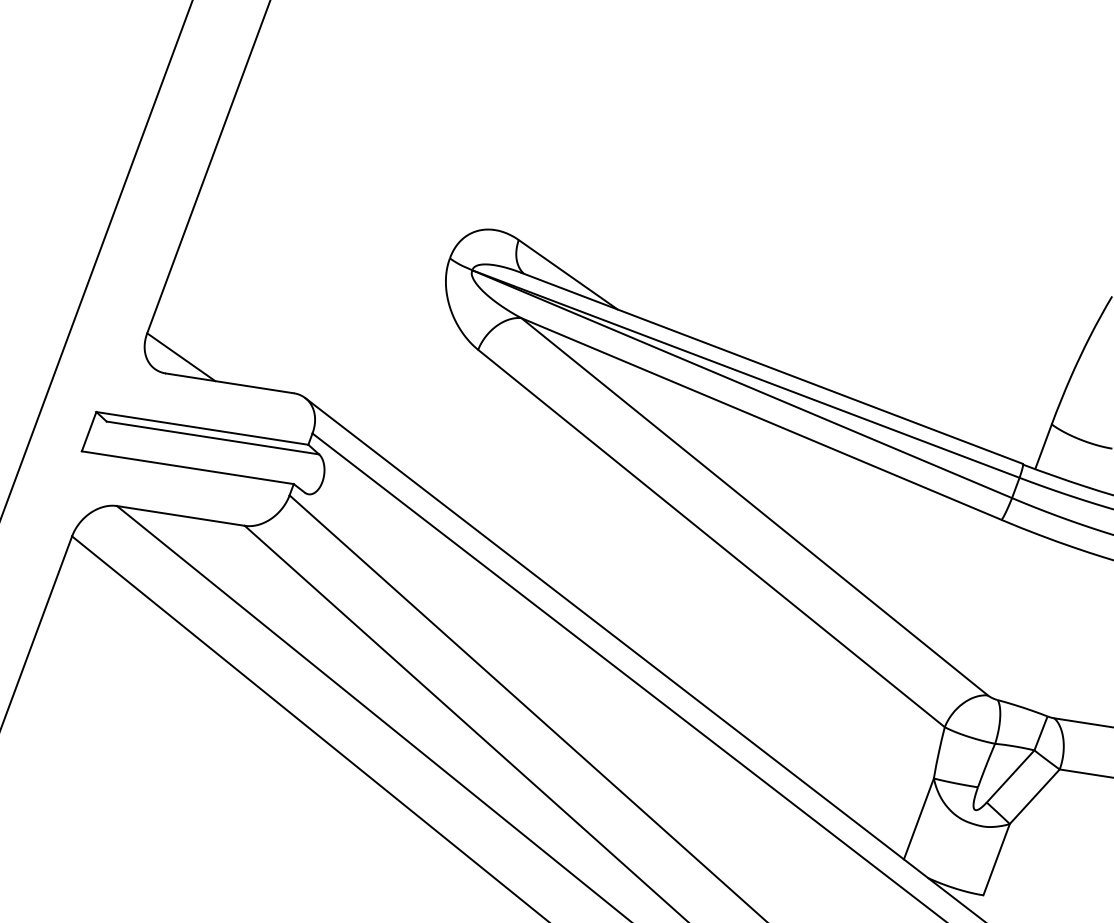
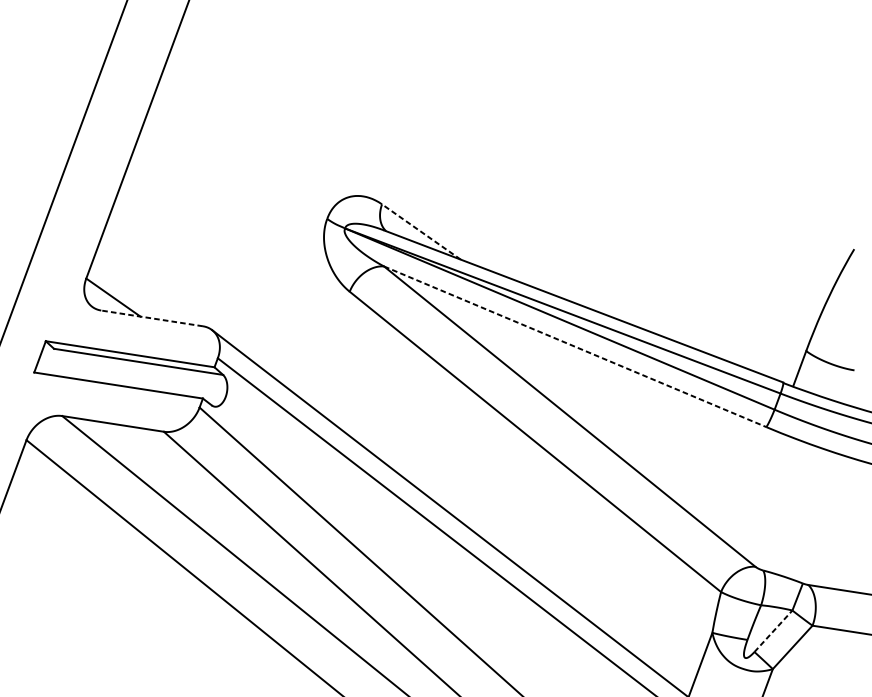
line: (567, 274) -> (420, 231), solid -> dashed
line: (229, 383) -> (151, 318), solid -> dashed
line: (761, 419) -> (575, 347), solid -> dashed
line: (1010, 776) -> (773, 631), solid -> dashed

